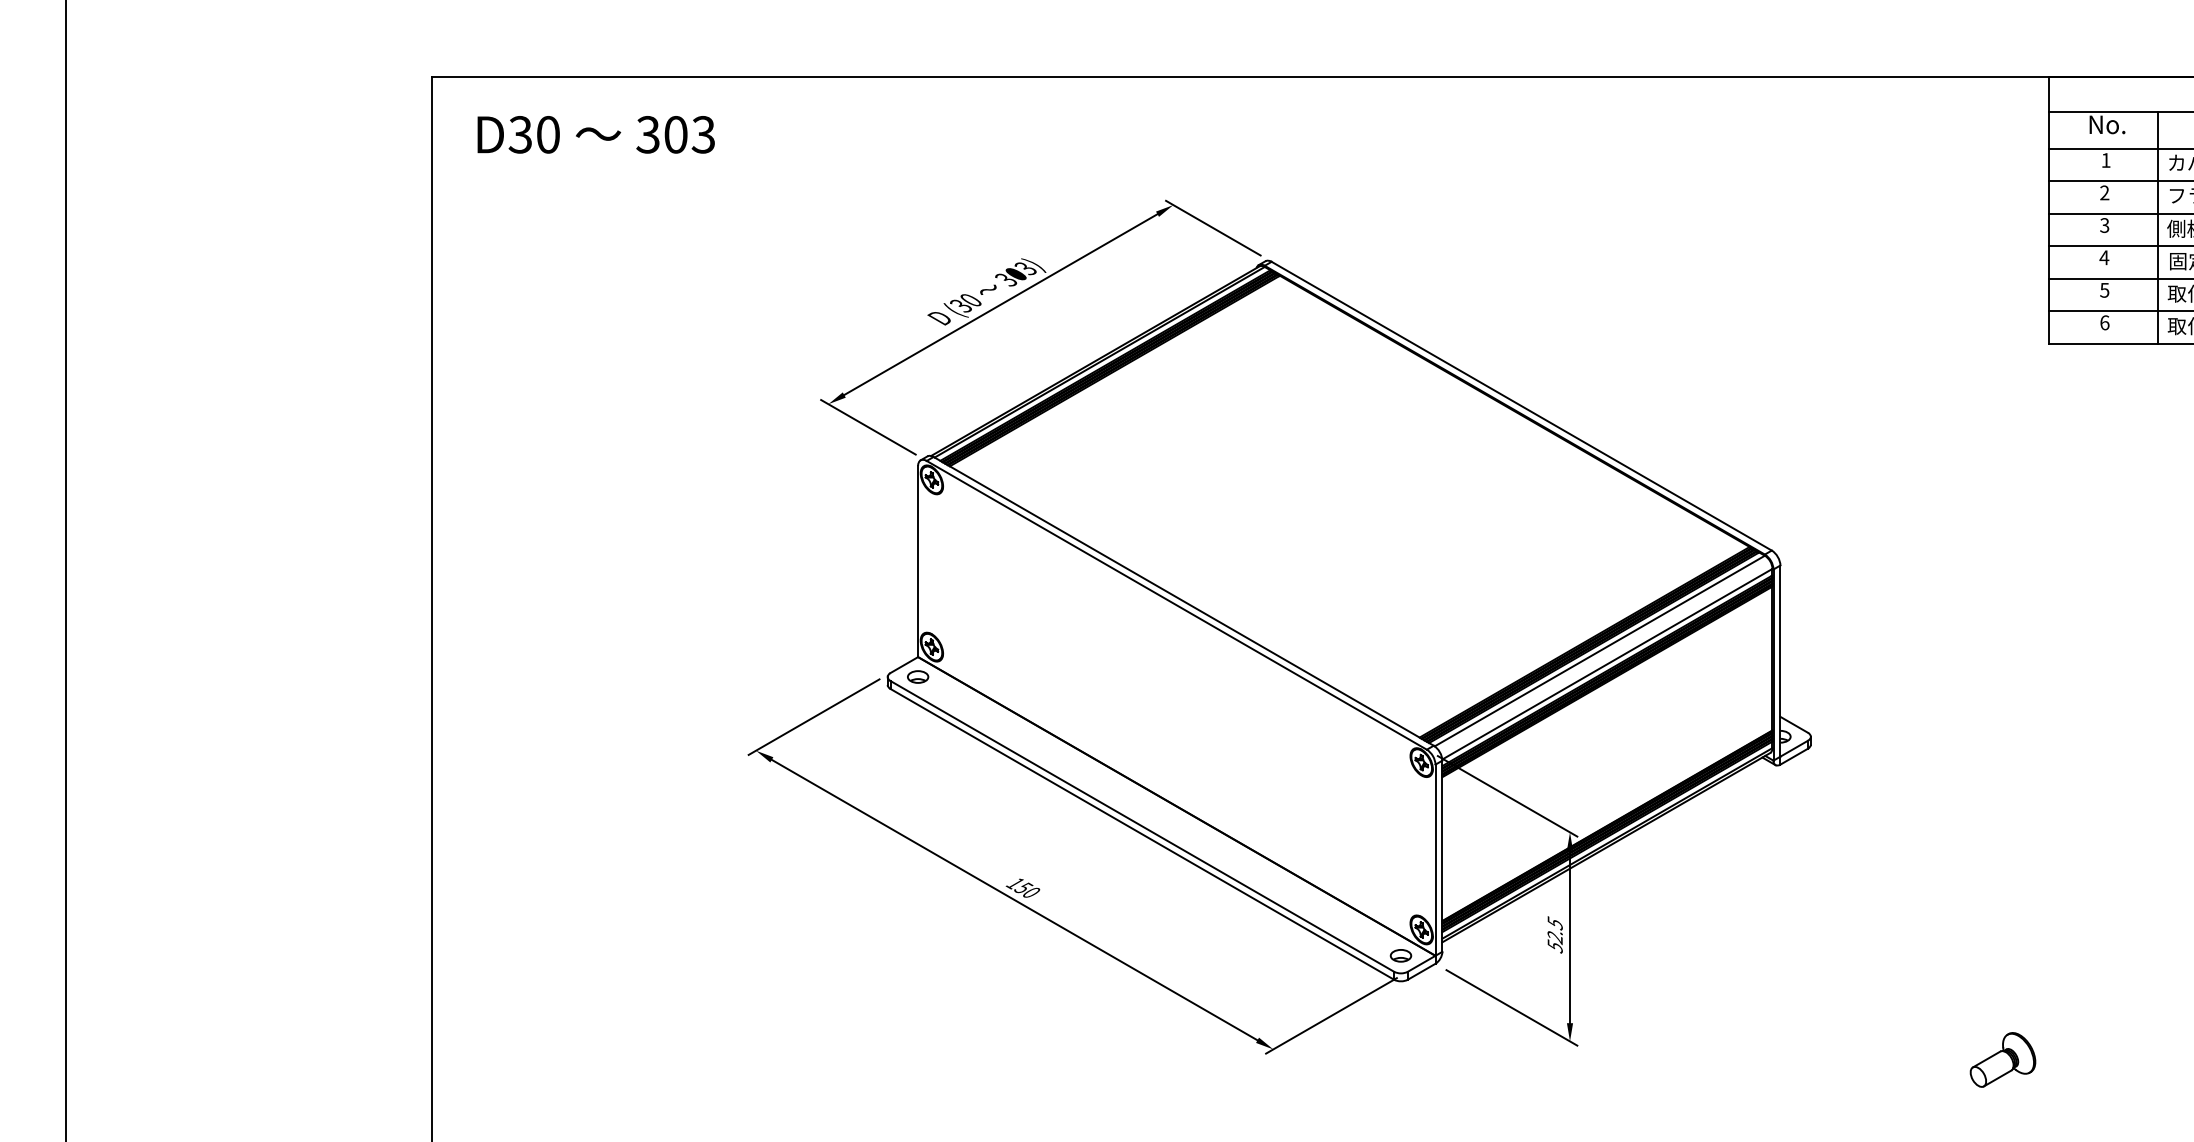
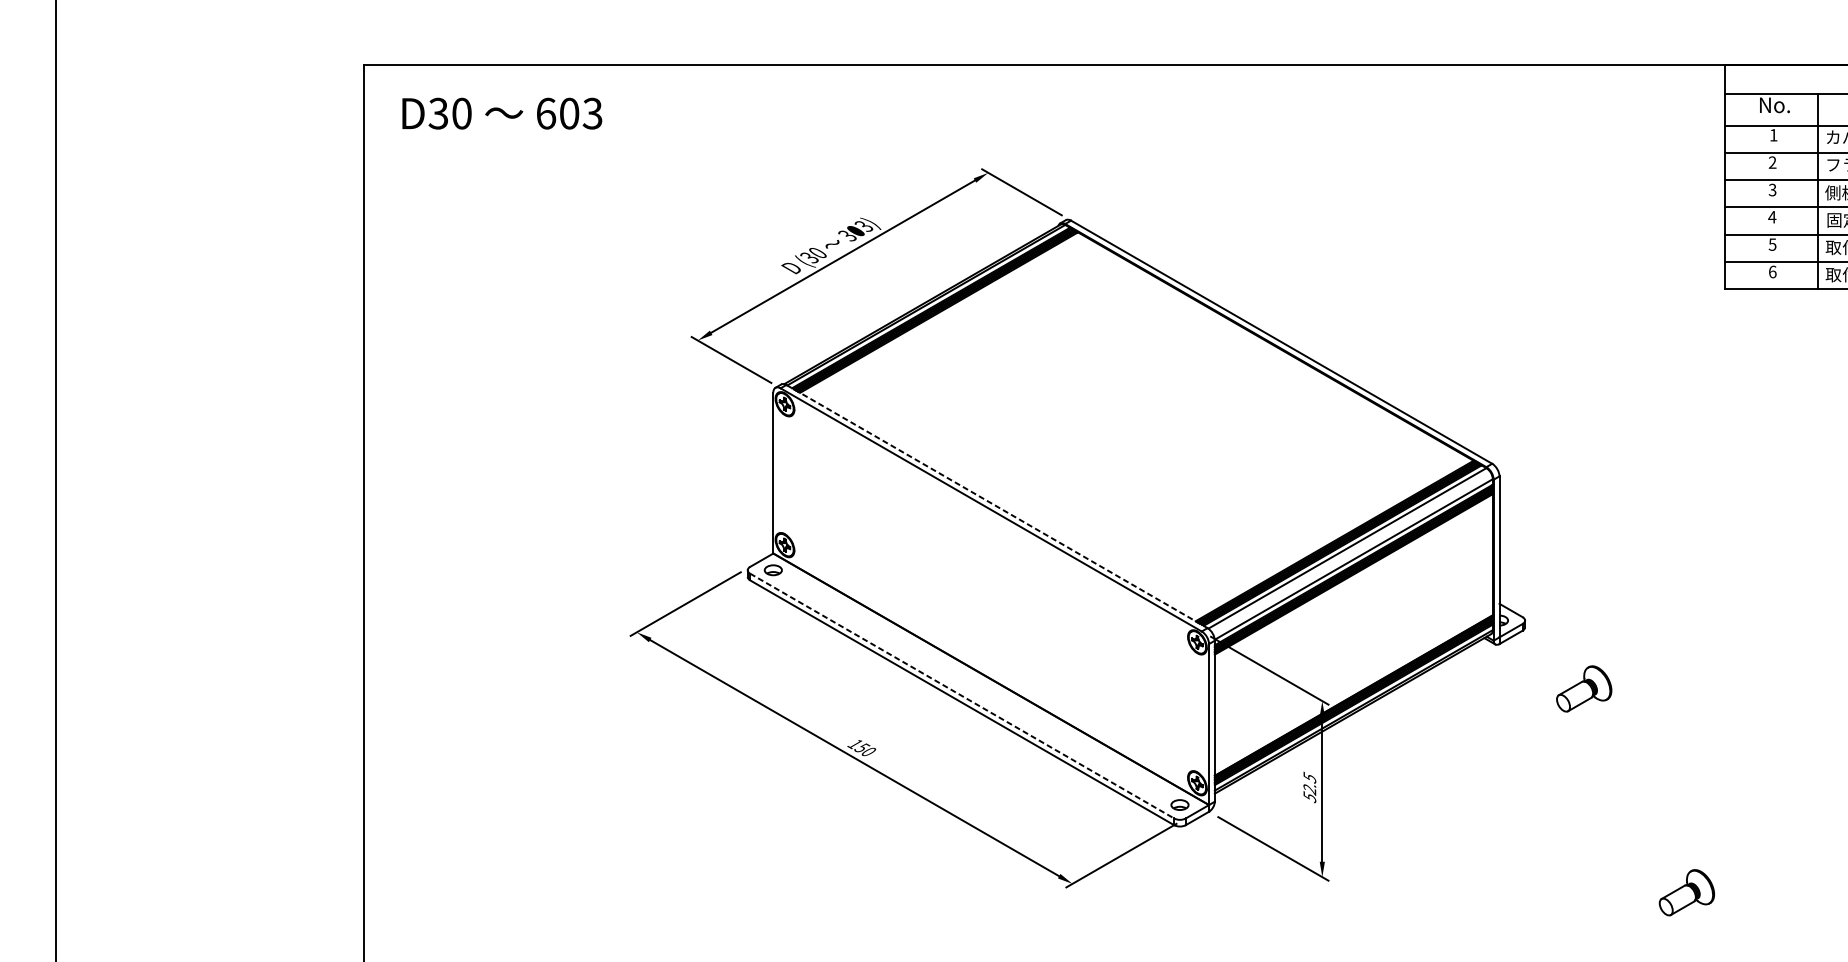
text: (648, 134) -> (546, 113), 303 -> 603
line: (1183, 601) -> (996, 506), solid -> dashed
part: (1880, 817) -> (1583, 688), added
line: (1142, 826) -> (962, 696), solid -> dashed

